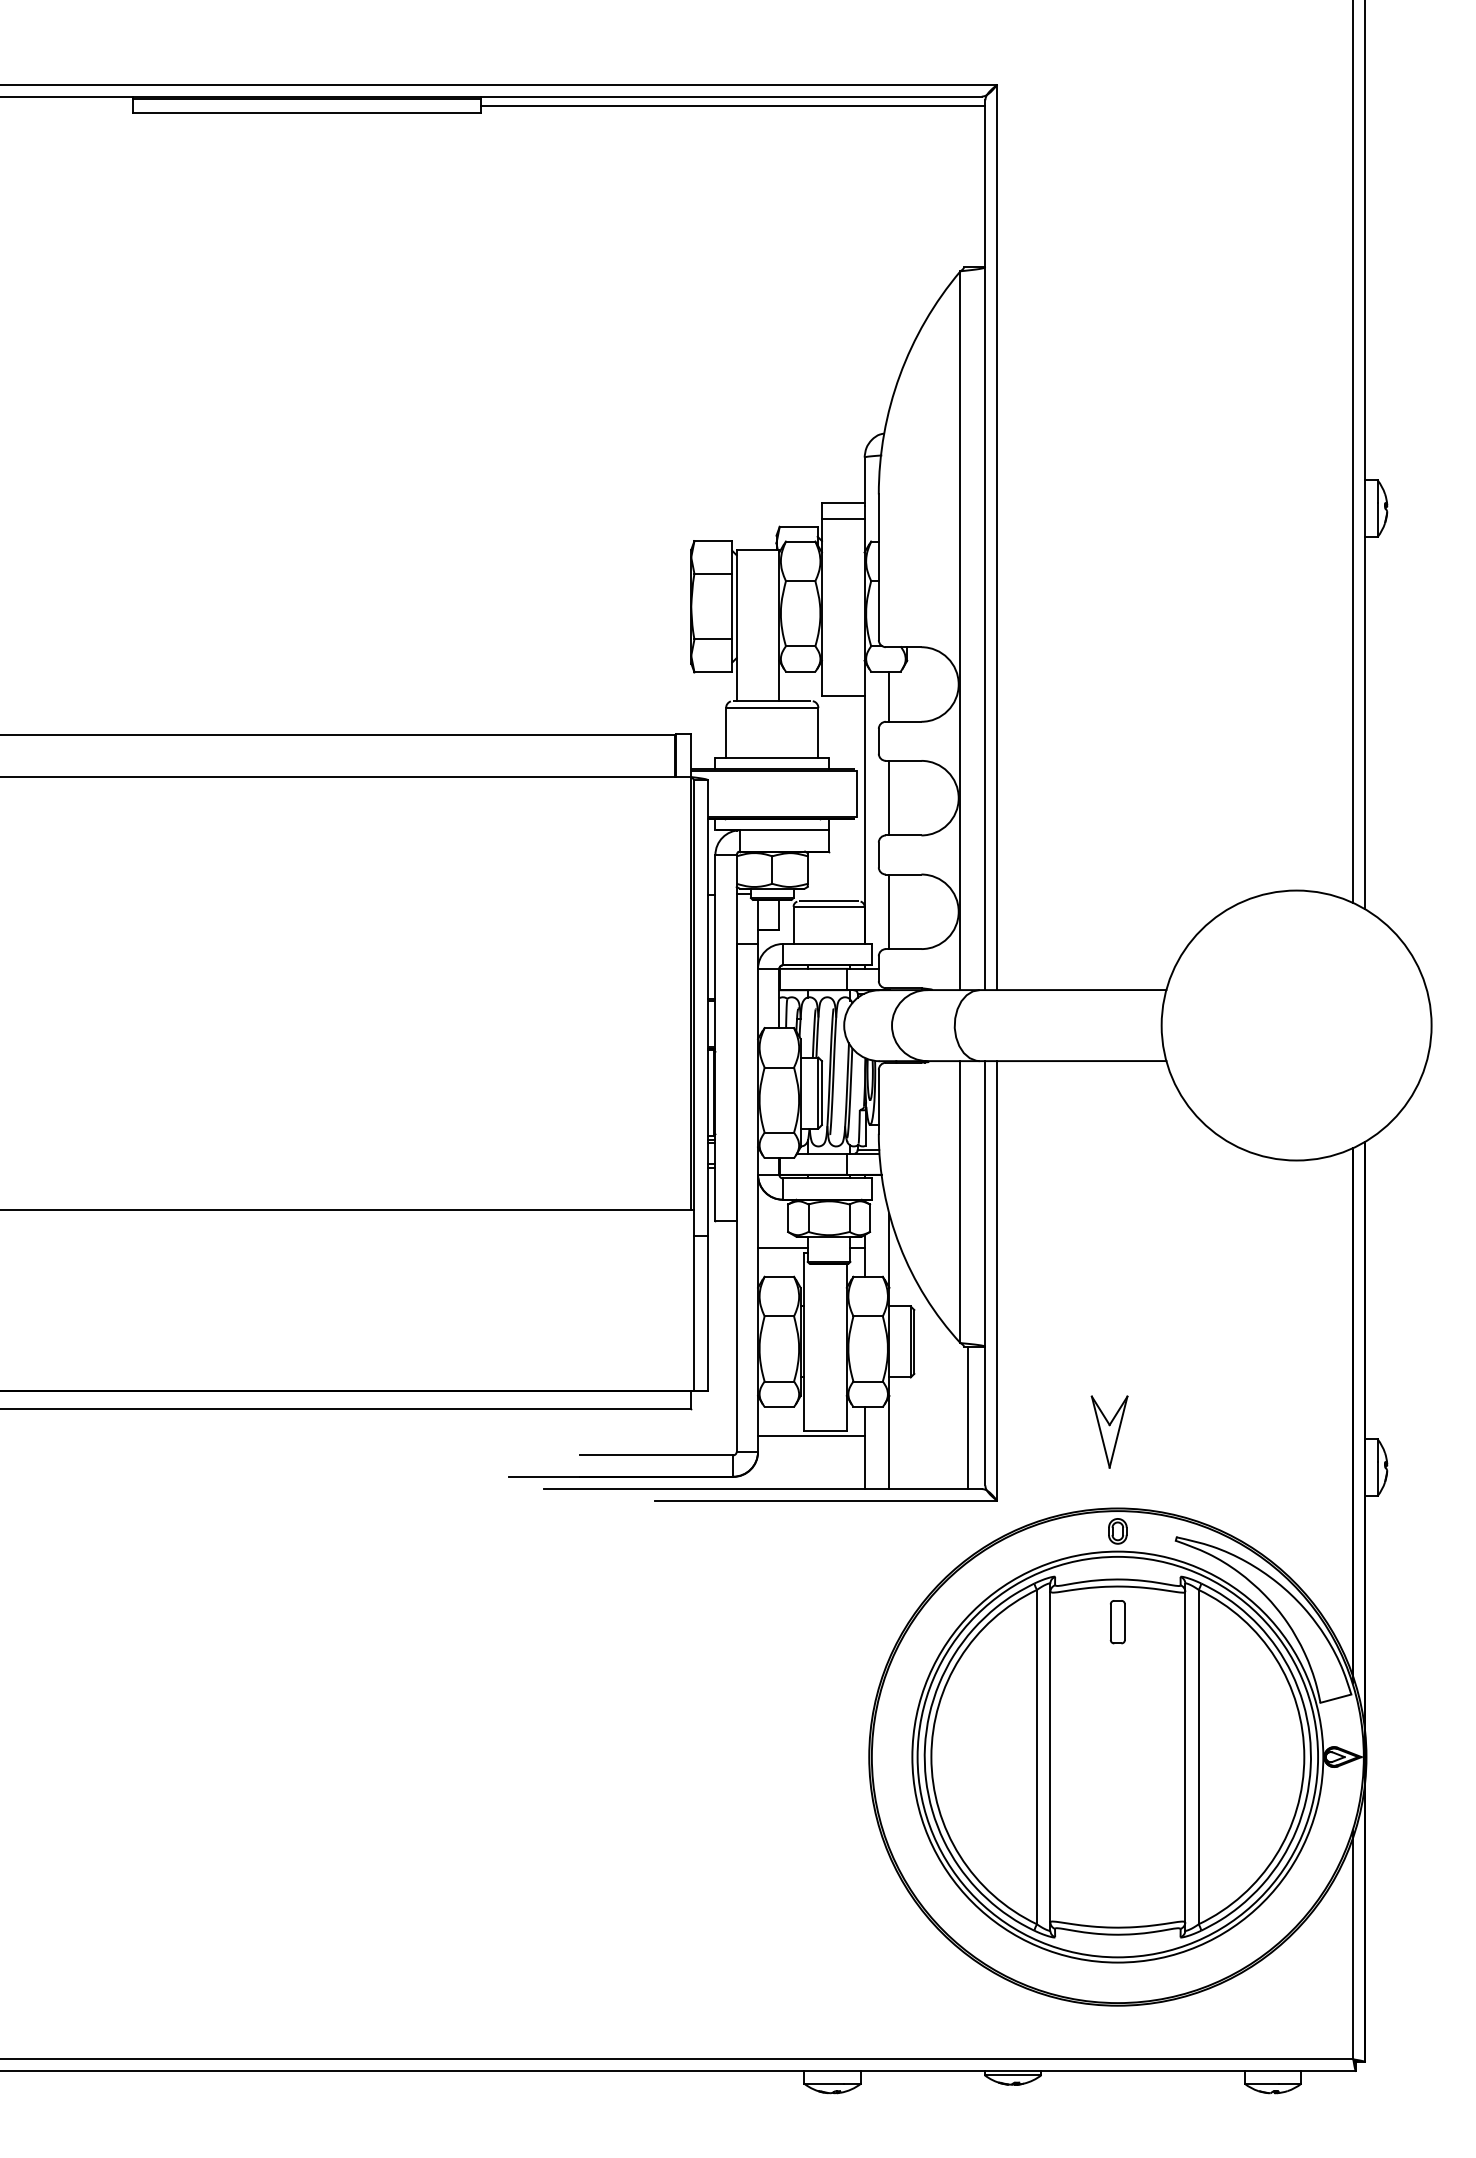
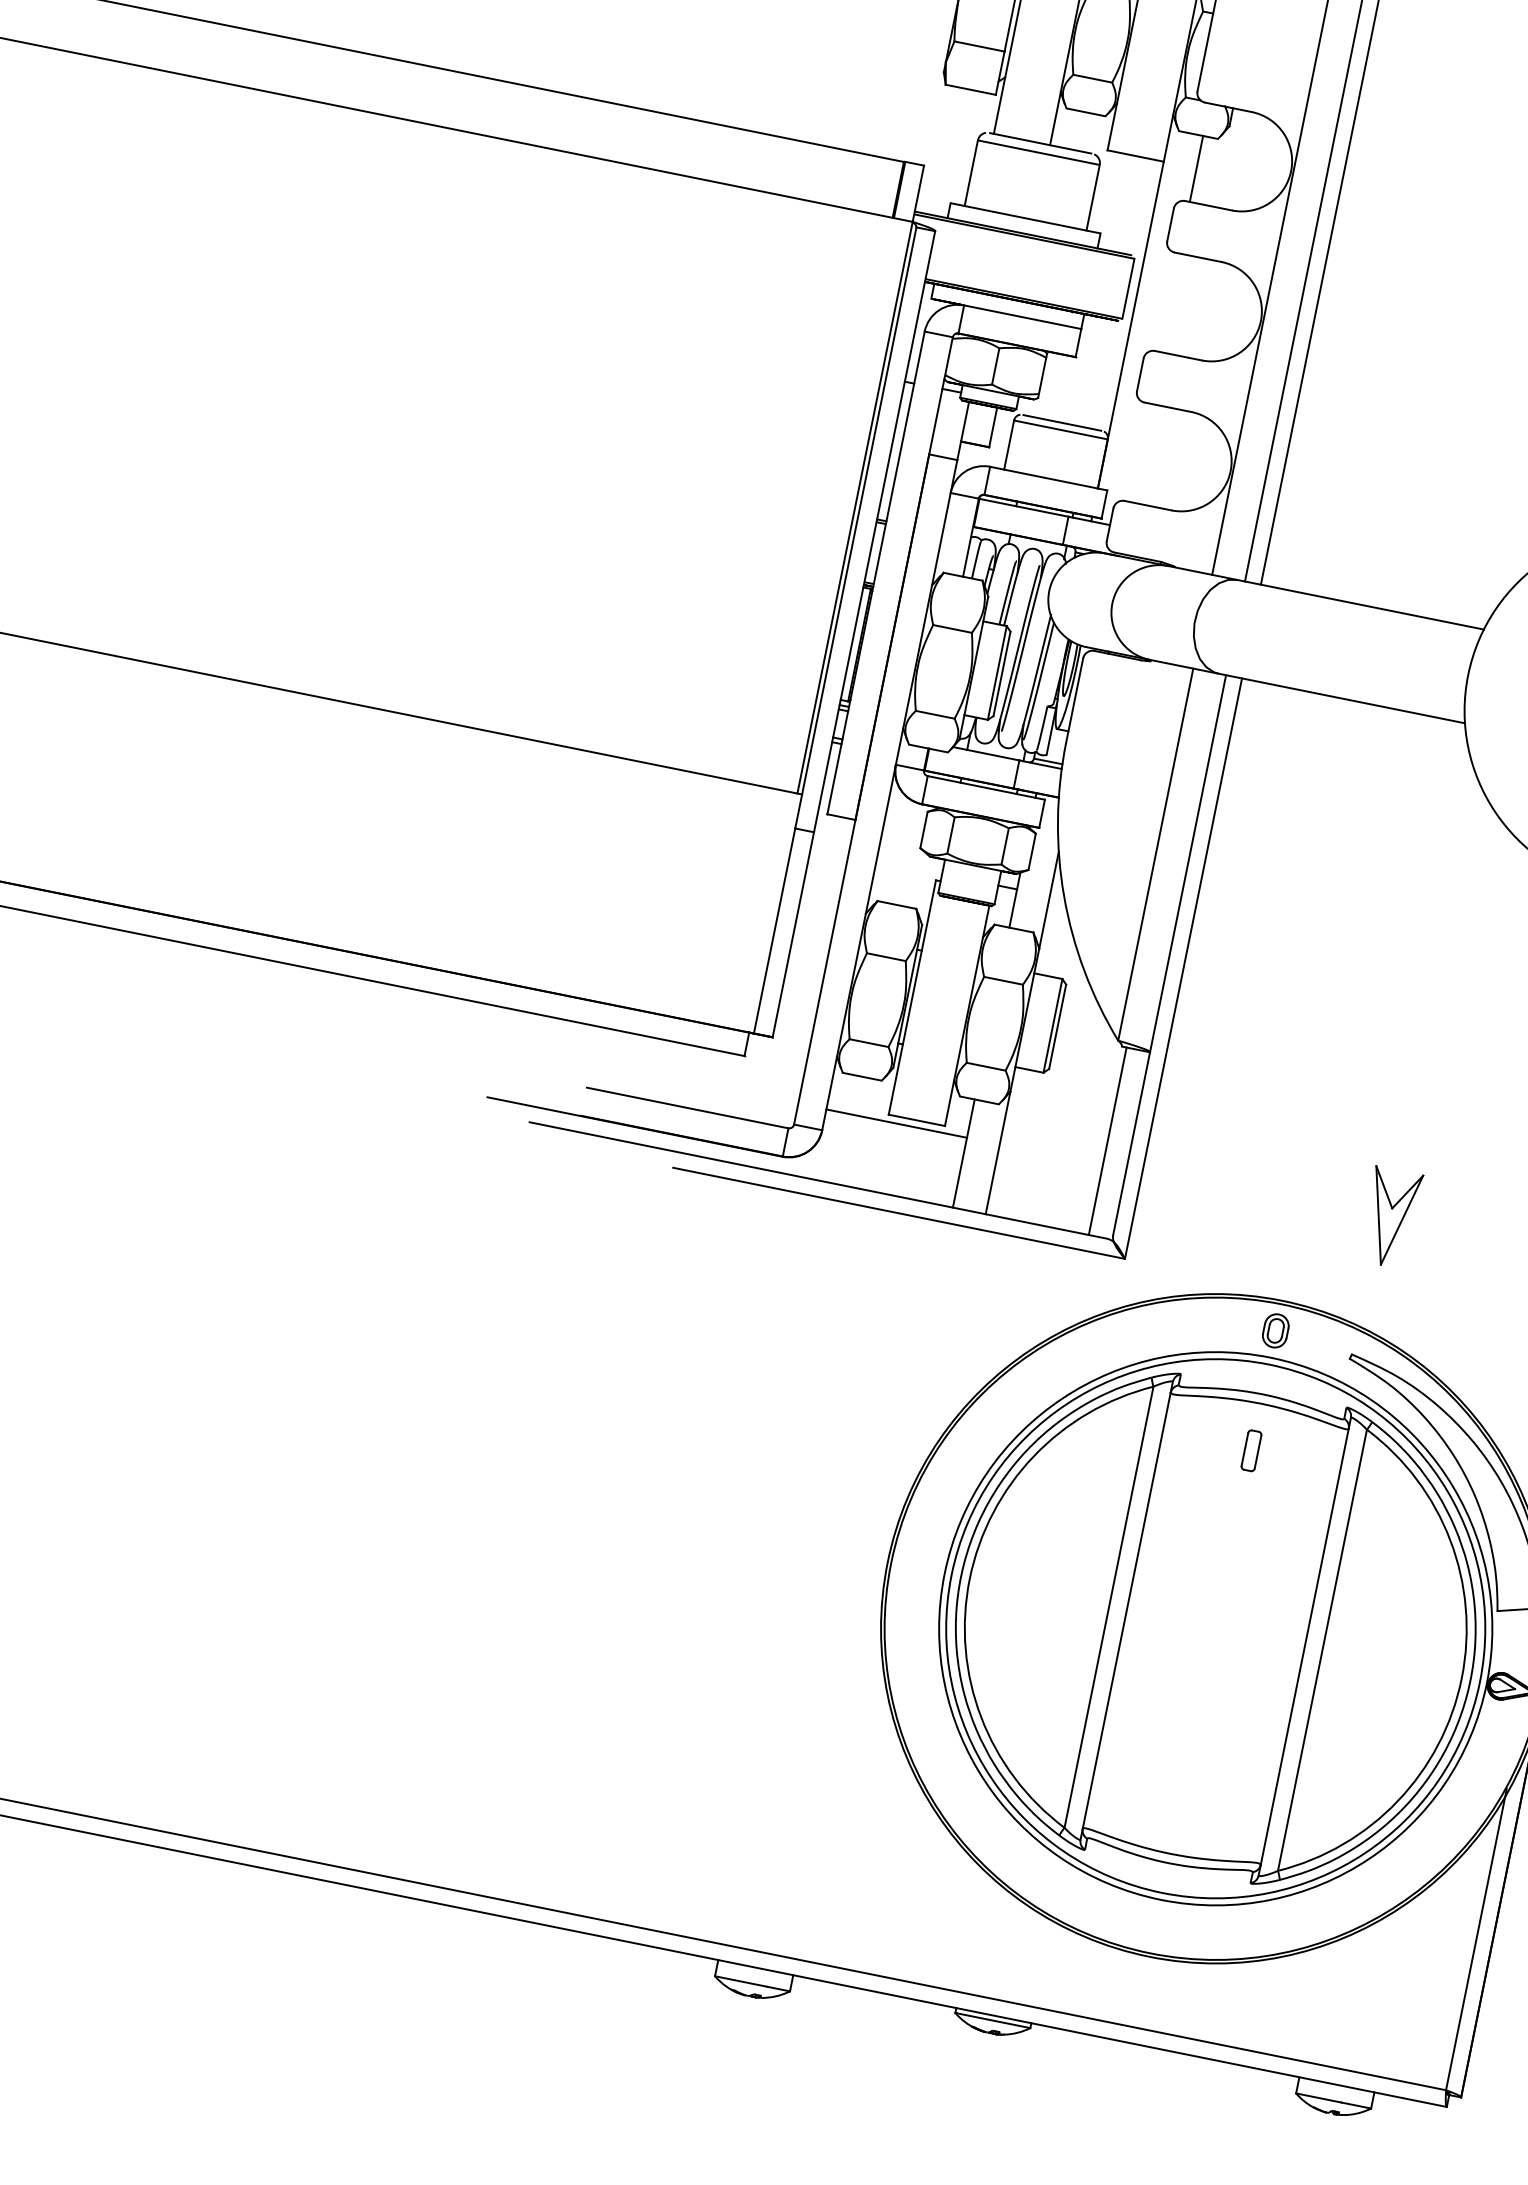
line: (889, 797) -> (1169, 301), removed
line: (889, 911) -> (1139, 452), removed
line: (782, 1247) -> (908, 867), removed
part: (1109, 1431) -> (1390, 1216), moved
part: (1117, 1622) -> (1251, 1451), size x0.7

